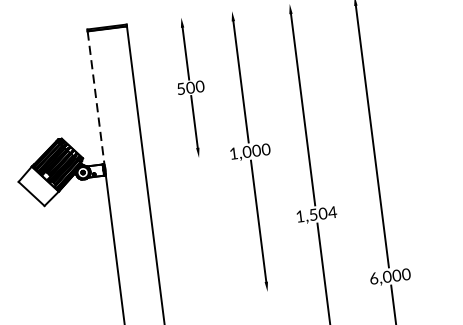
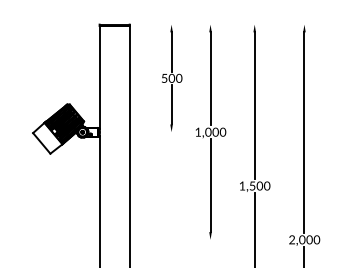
line: (96, 98) -> (99, 77), dashed -> solid
text: (331, 211) -> (266, 185), 1,504 -> 1,500
text: (374, 277) -> (292, 239), 6,000 -> 2,000

